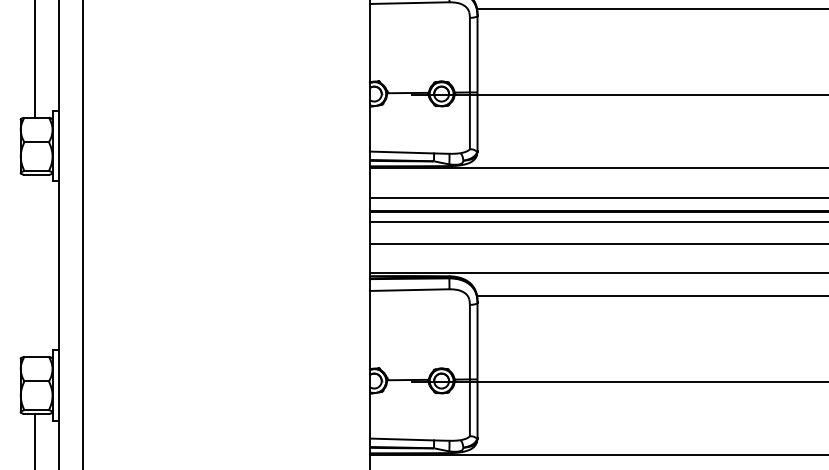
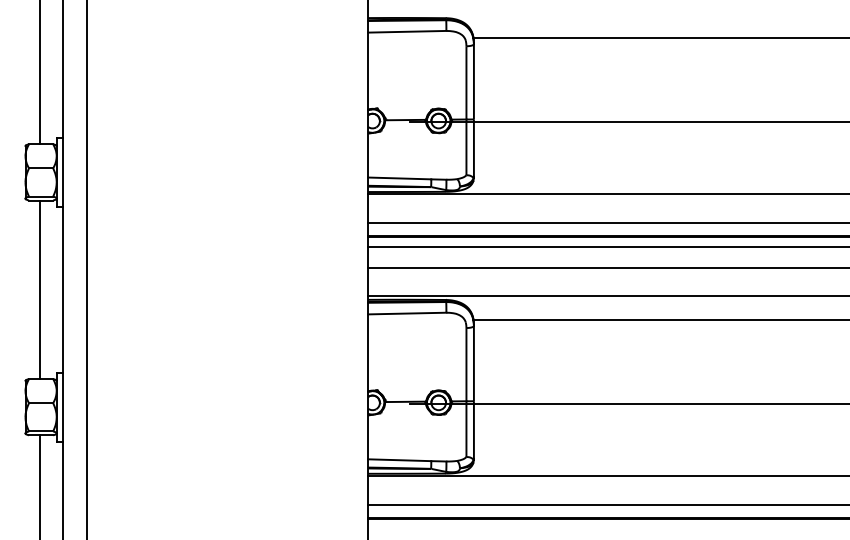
line: (35, 265) -> (39, 289), added

